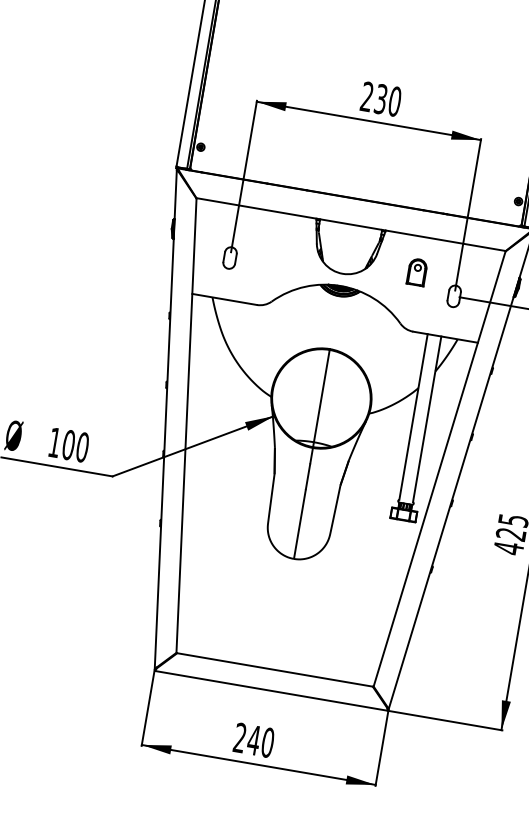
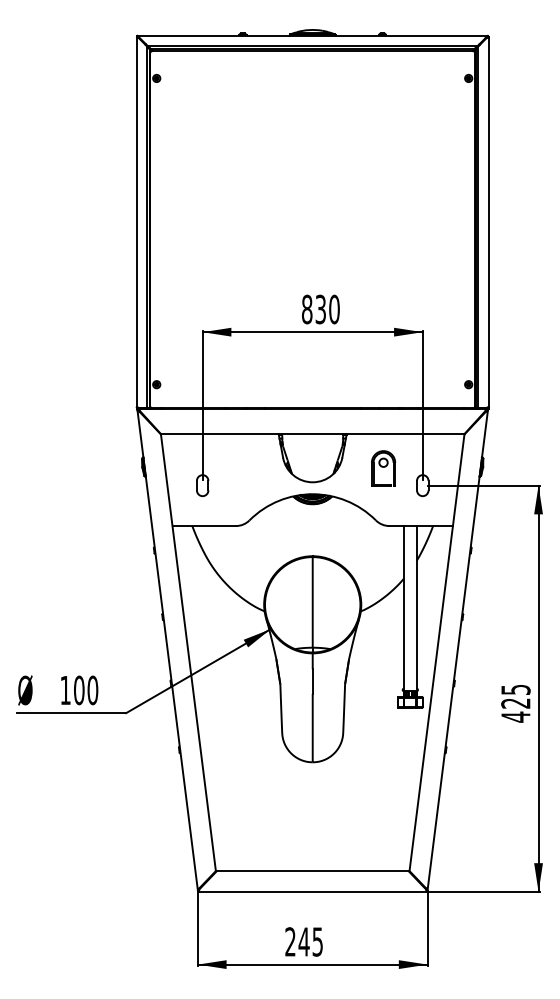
text: (367, 96) -> (307, 309), 230 -> 830
part: (417, 272) -> (383, 468), size x1.4
text: (267, 742) -> (317, 941), 240 -> 245

